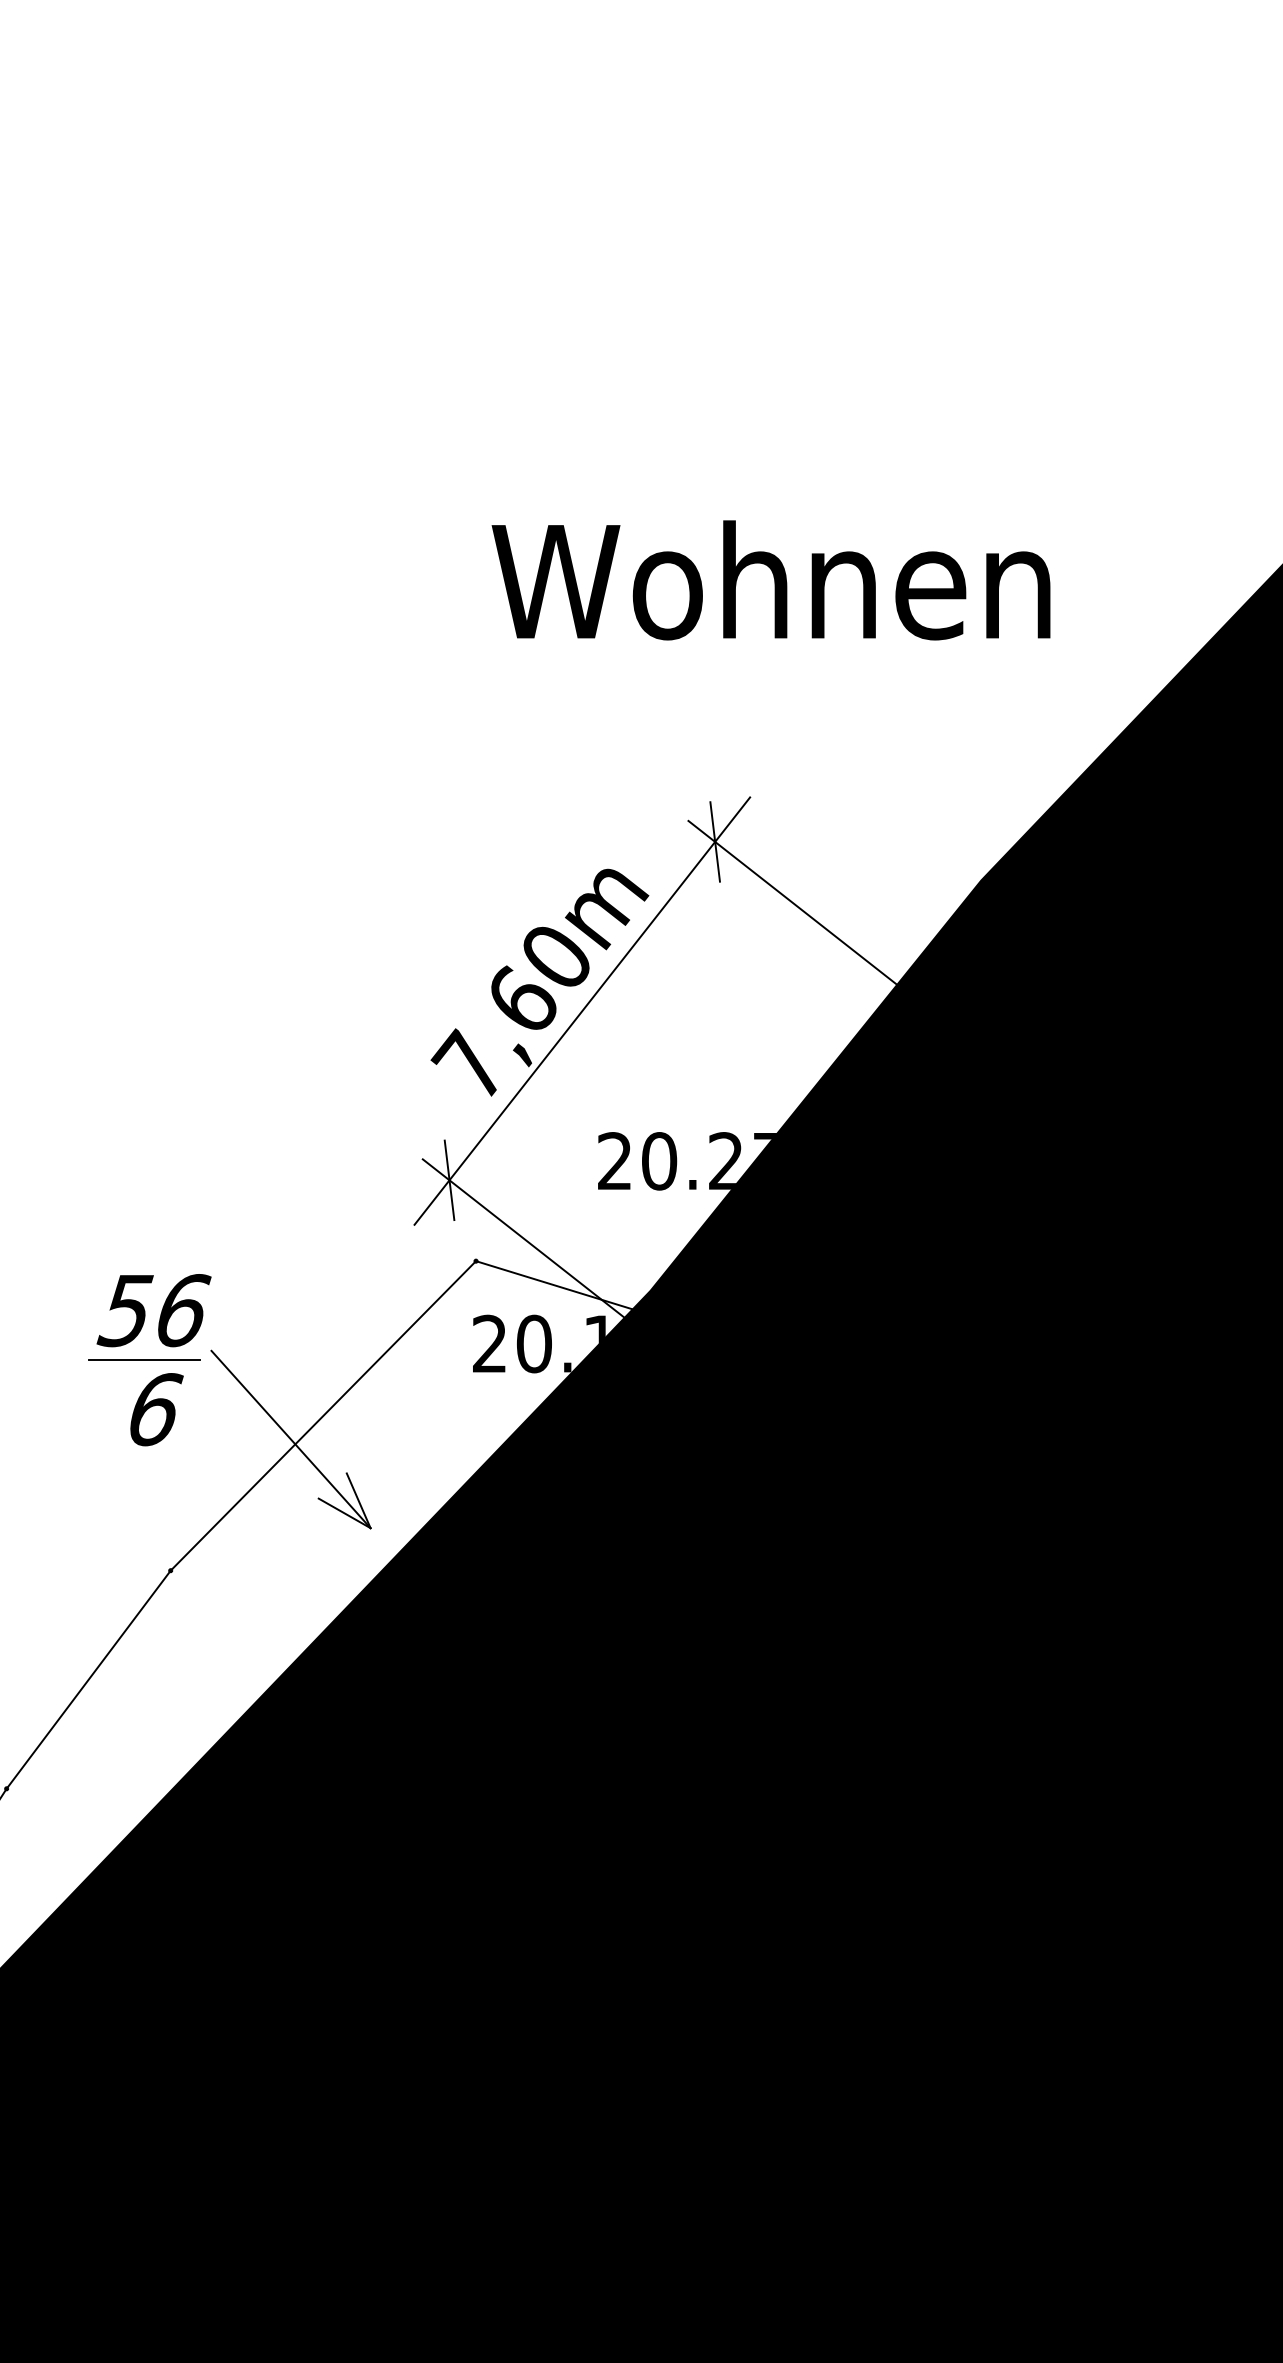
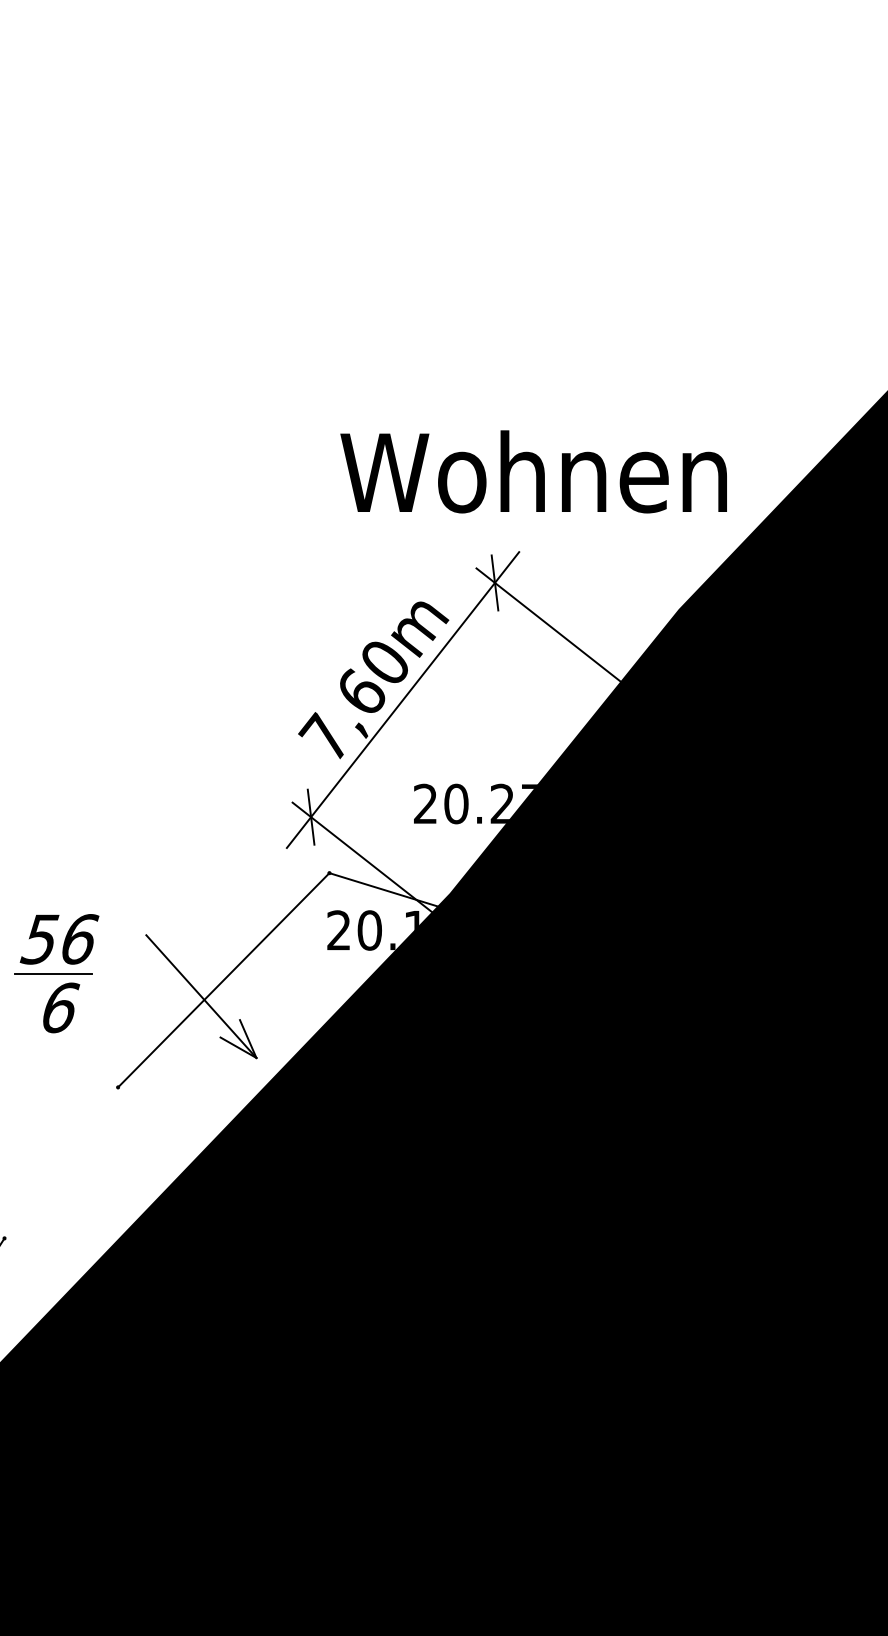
text: (770, 579) -> (533, 471), moved
part: (149, 1359) -> (56, 973), moved
line: (88, 1679) -> (61, 1162), removed

